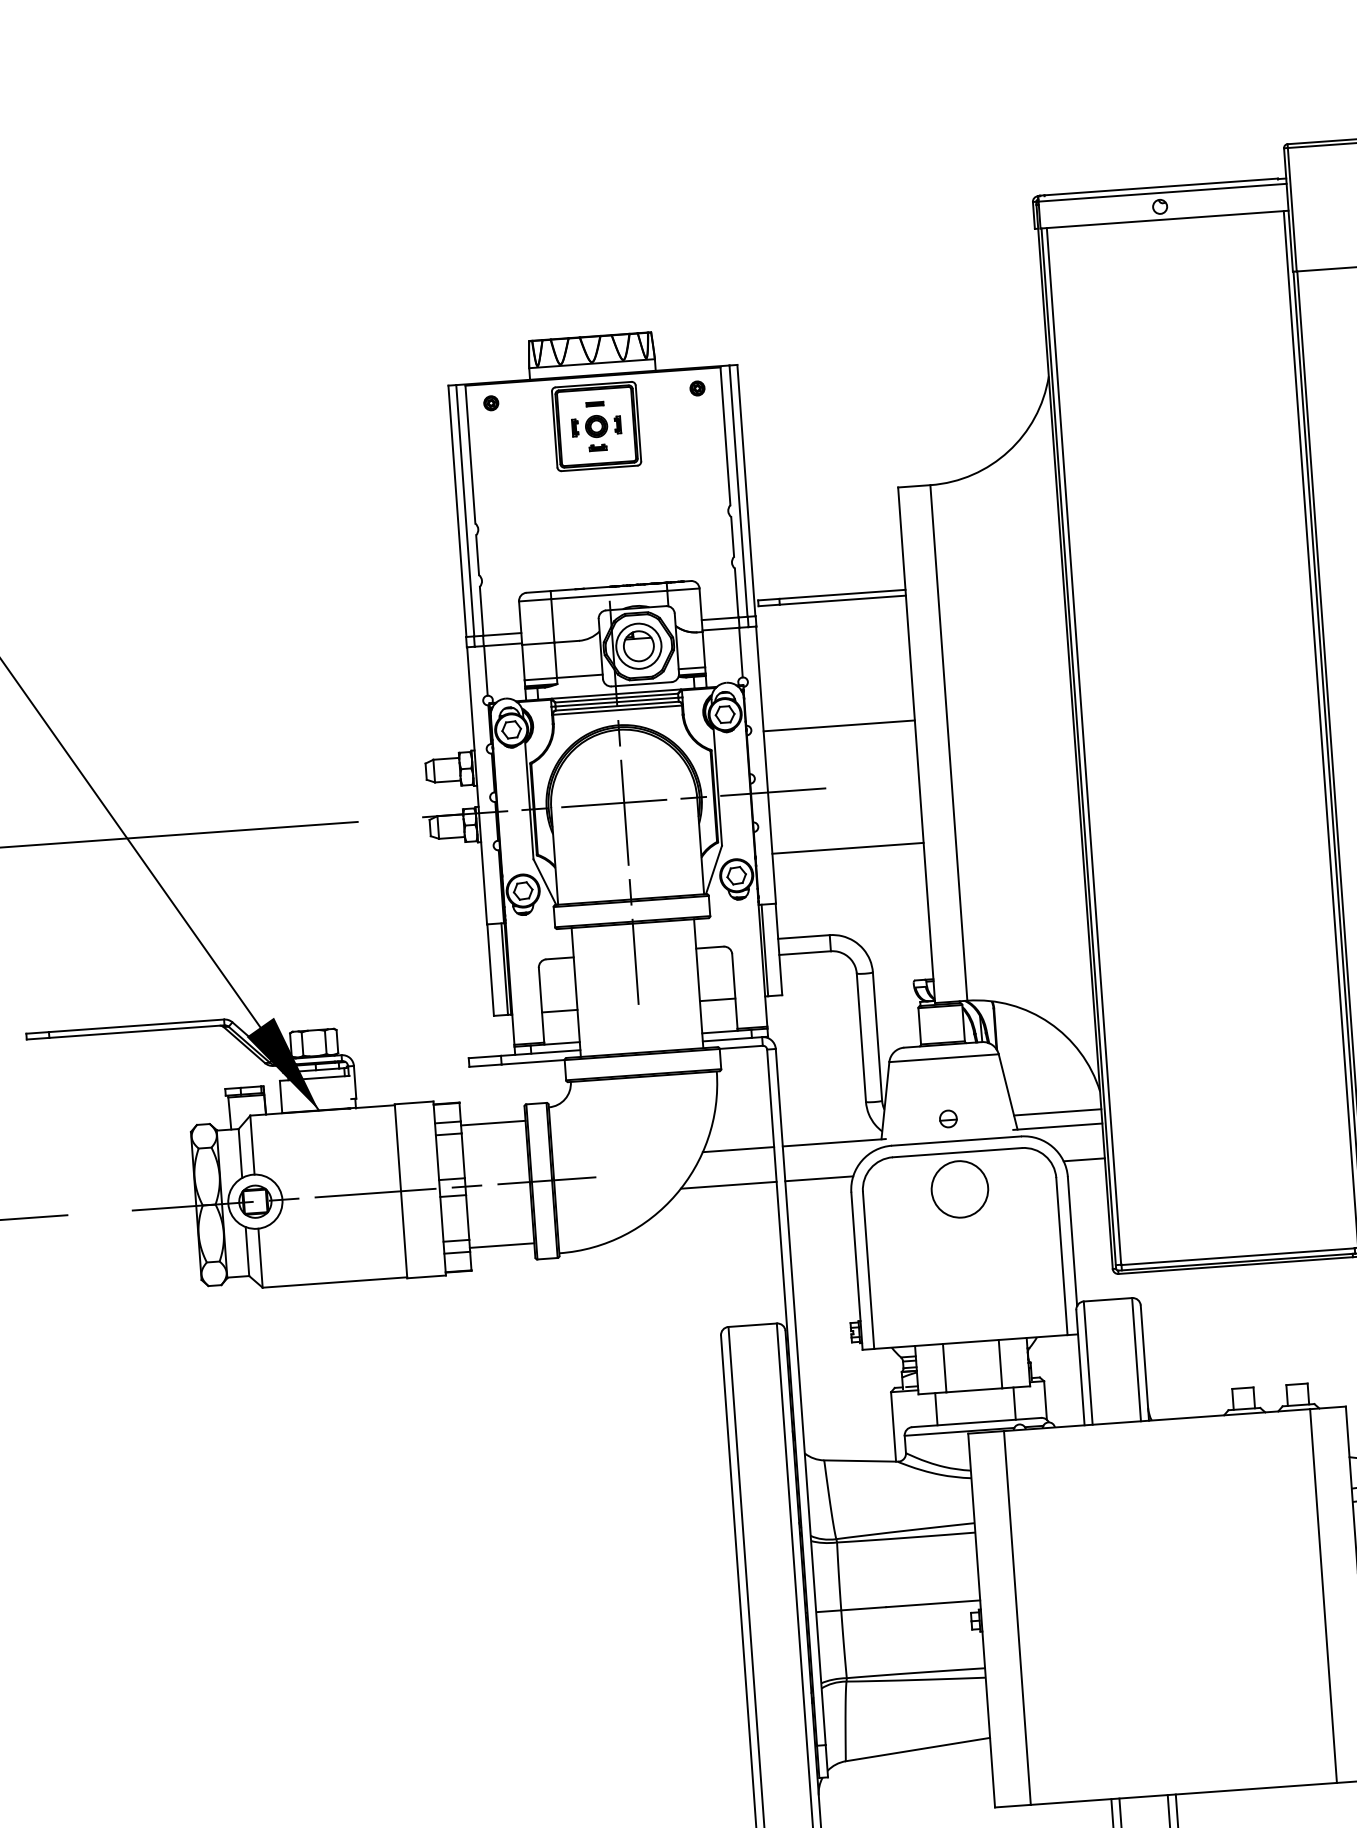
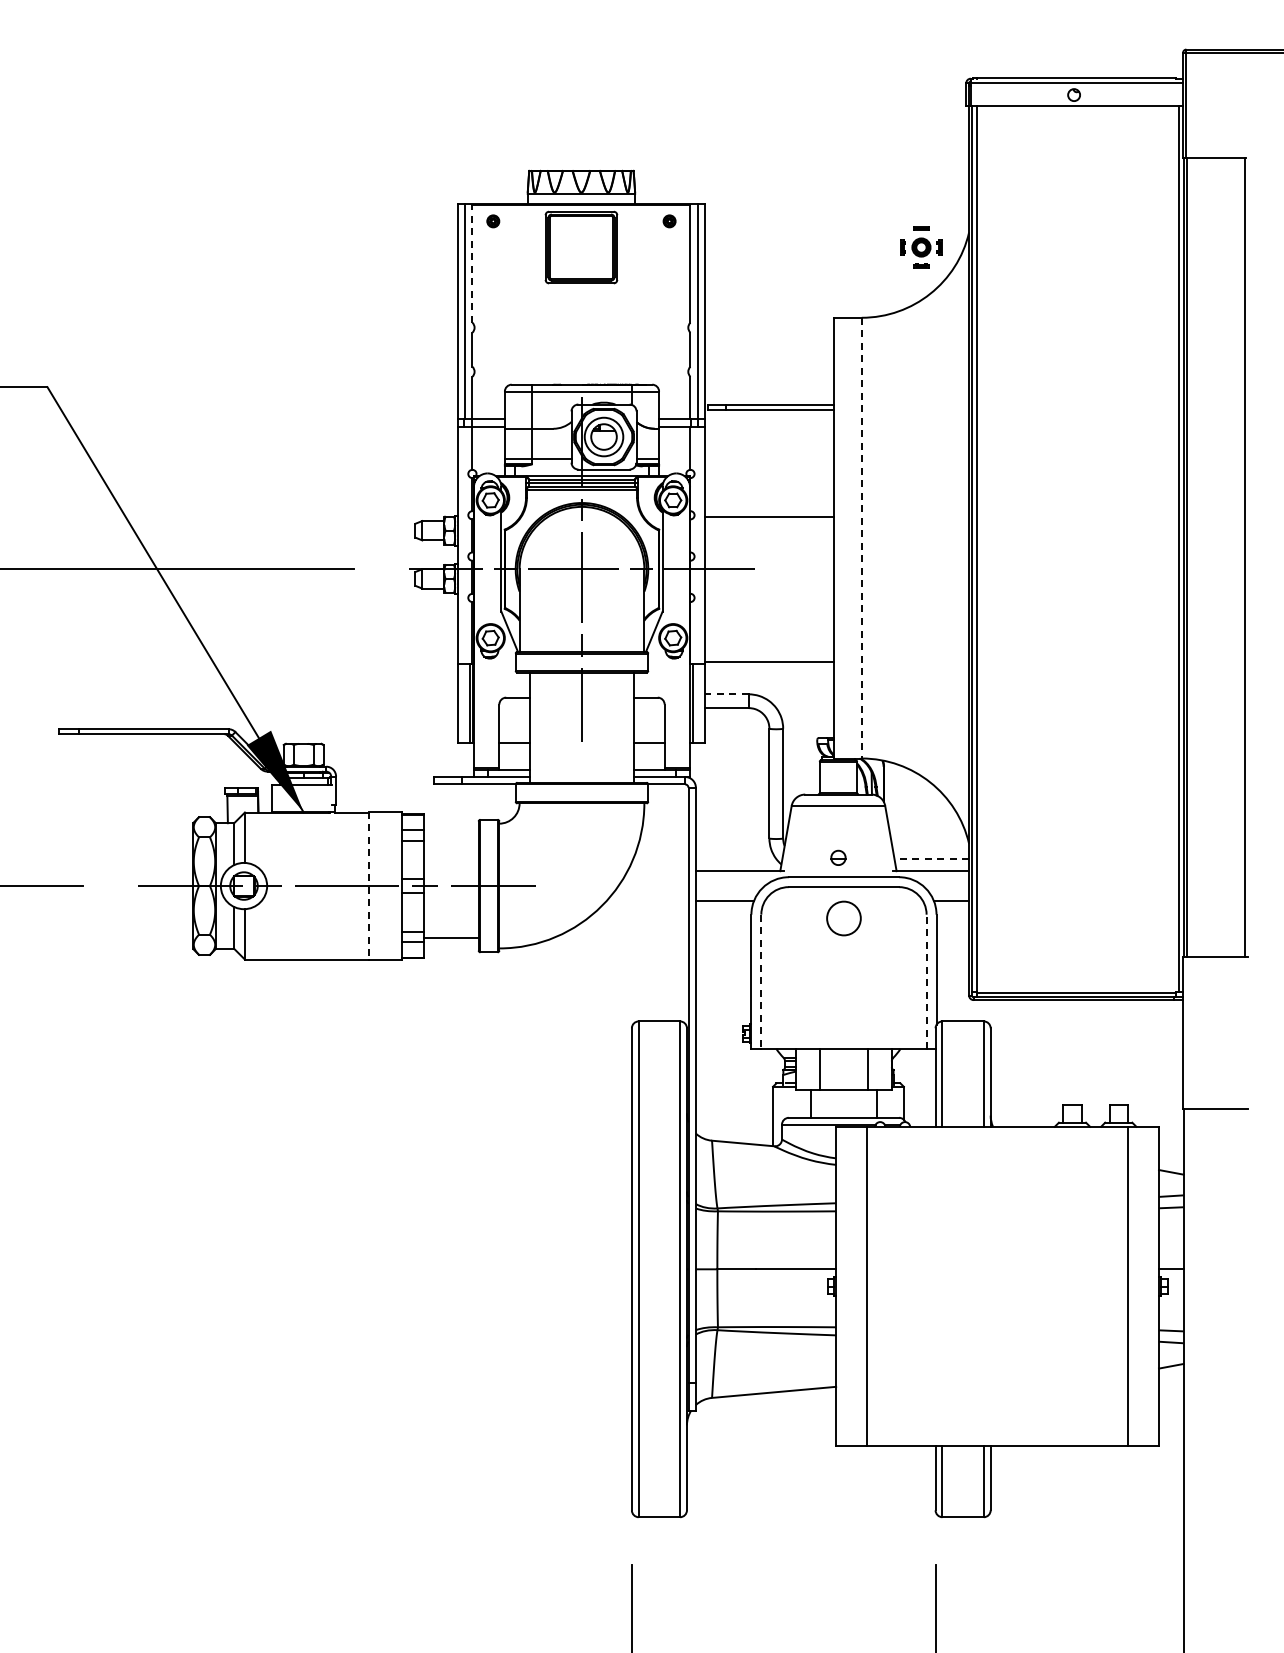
part: (596, 426) -> (921, 247), moved
line: (470, 454) -> (472, 263), solid -> dashed
line: (948, 743) -> (861, 538), solid -> dashed
line: (847, 848) -> (769, 661), moved
line: (803, 937) -> (726, 694), solid -> dashed
line: (1057, 1111) -> (931, 858), solid -> dashed
line: (492, 1122) -> (450, 833), removed
line: (737, 1150) -> (657, 871), removed
line: (728, 1184) -> (647, 900), removed
circle: (959, 1189) -> (843, 918), size x0.7
line: (401, 1191) -> (368, 886), solid -> dashed
line: (1061, 1256) -> (926, 981), solid -> dashed
line: (868, 1271) -> (761, 982), solid -> dashed

